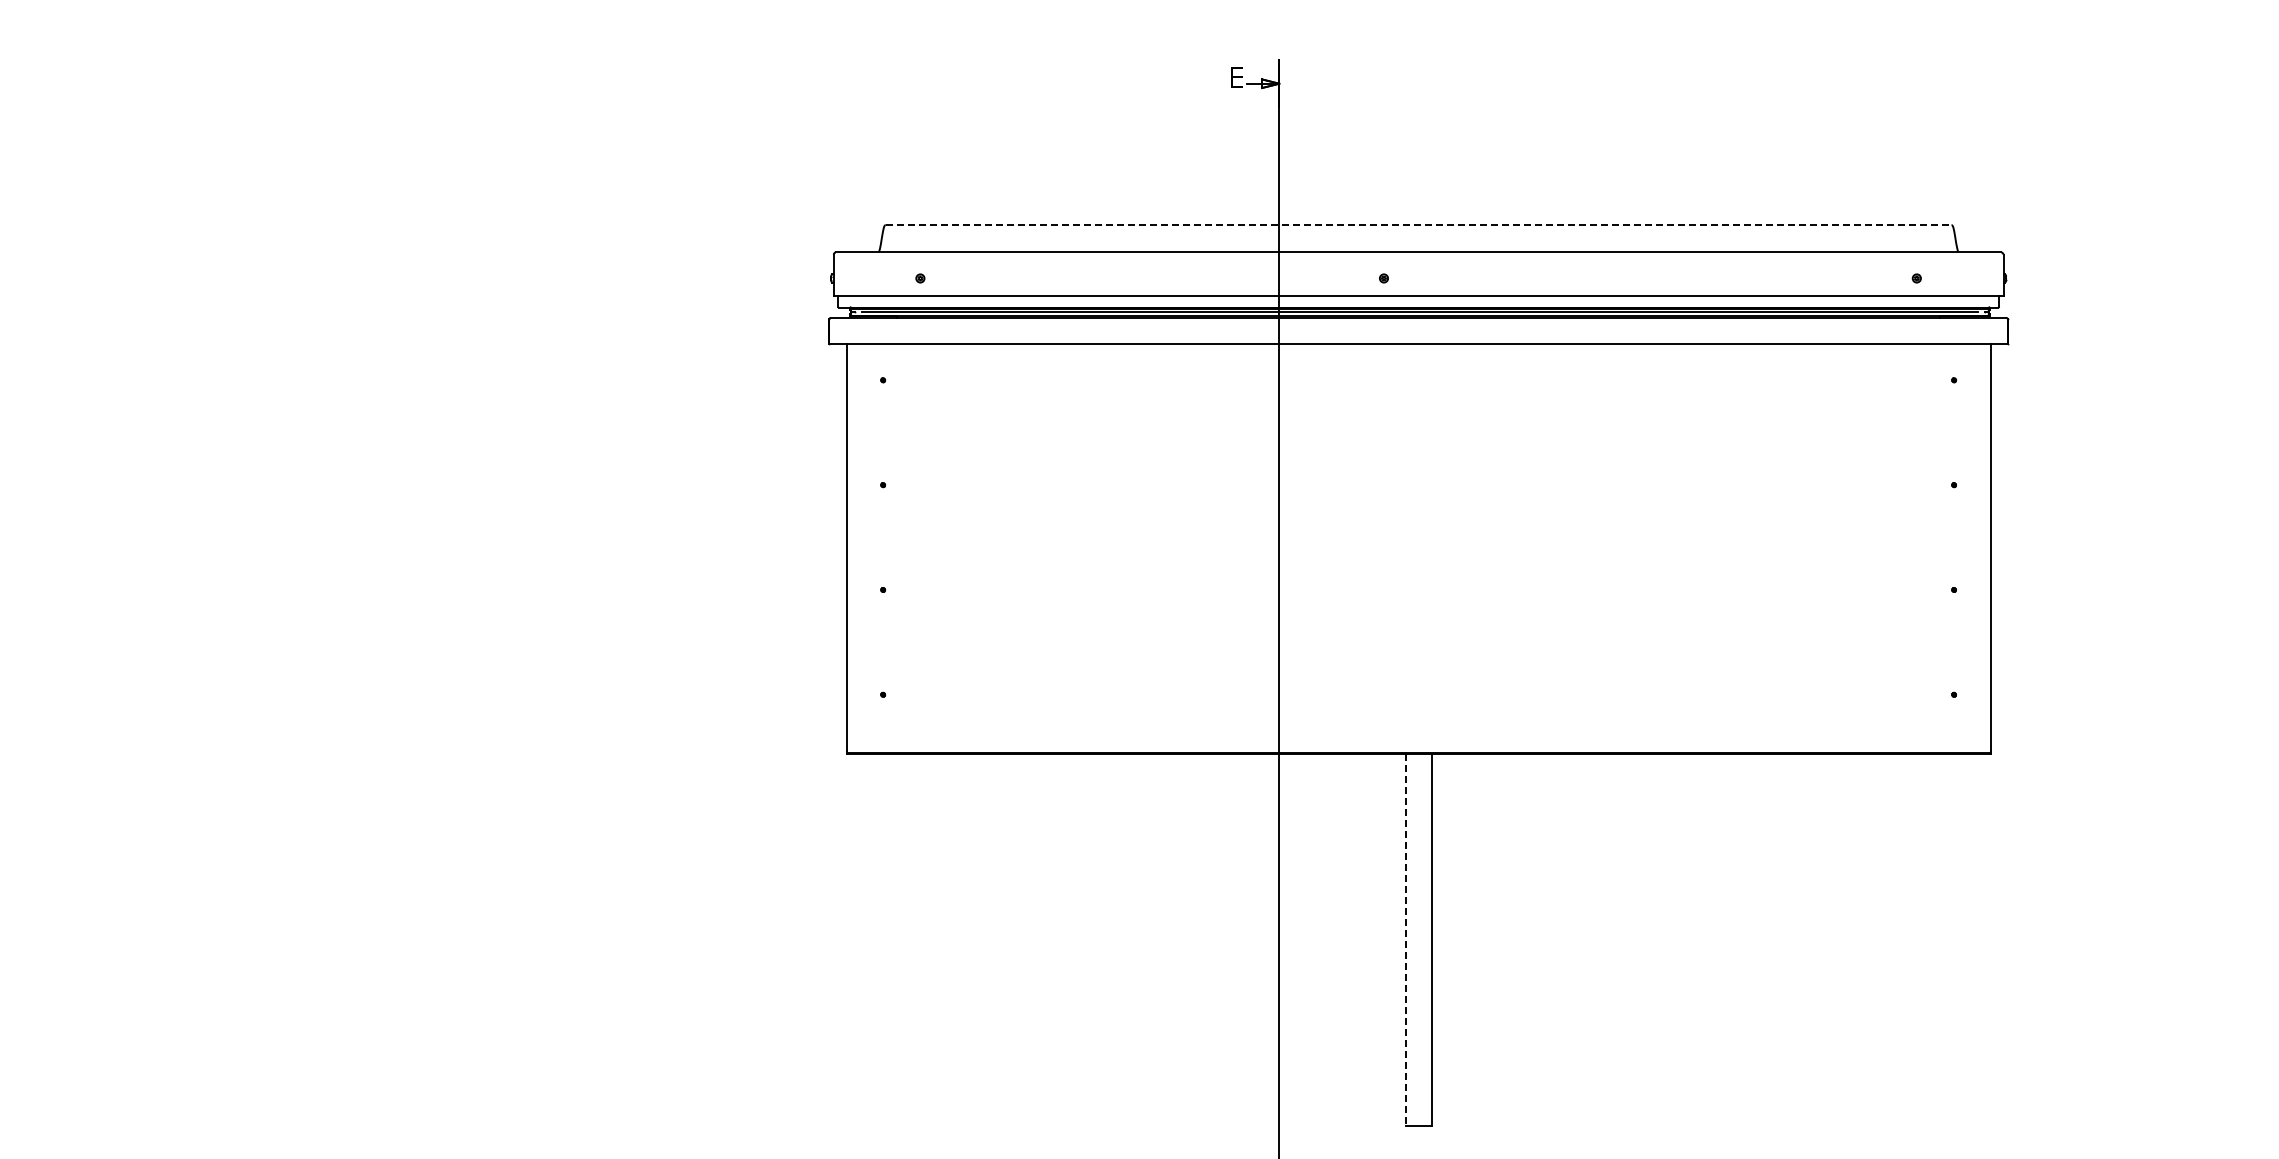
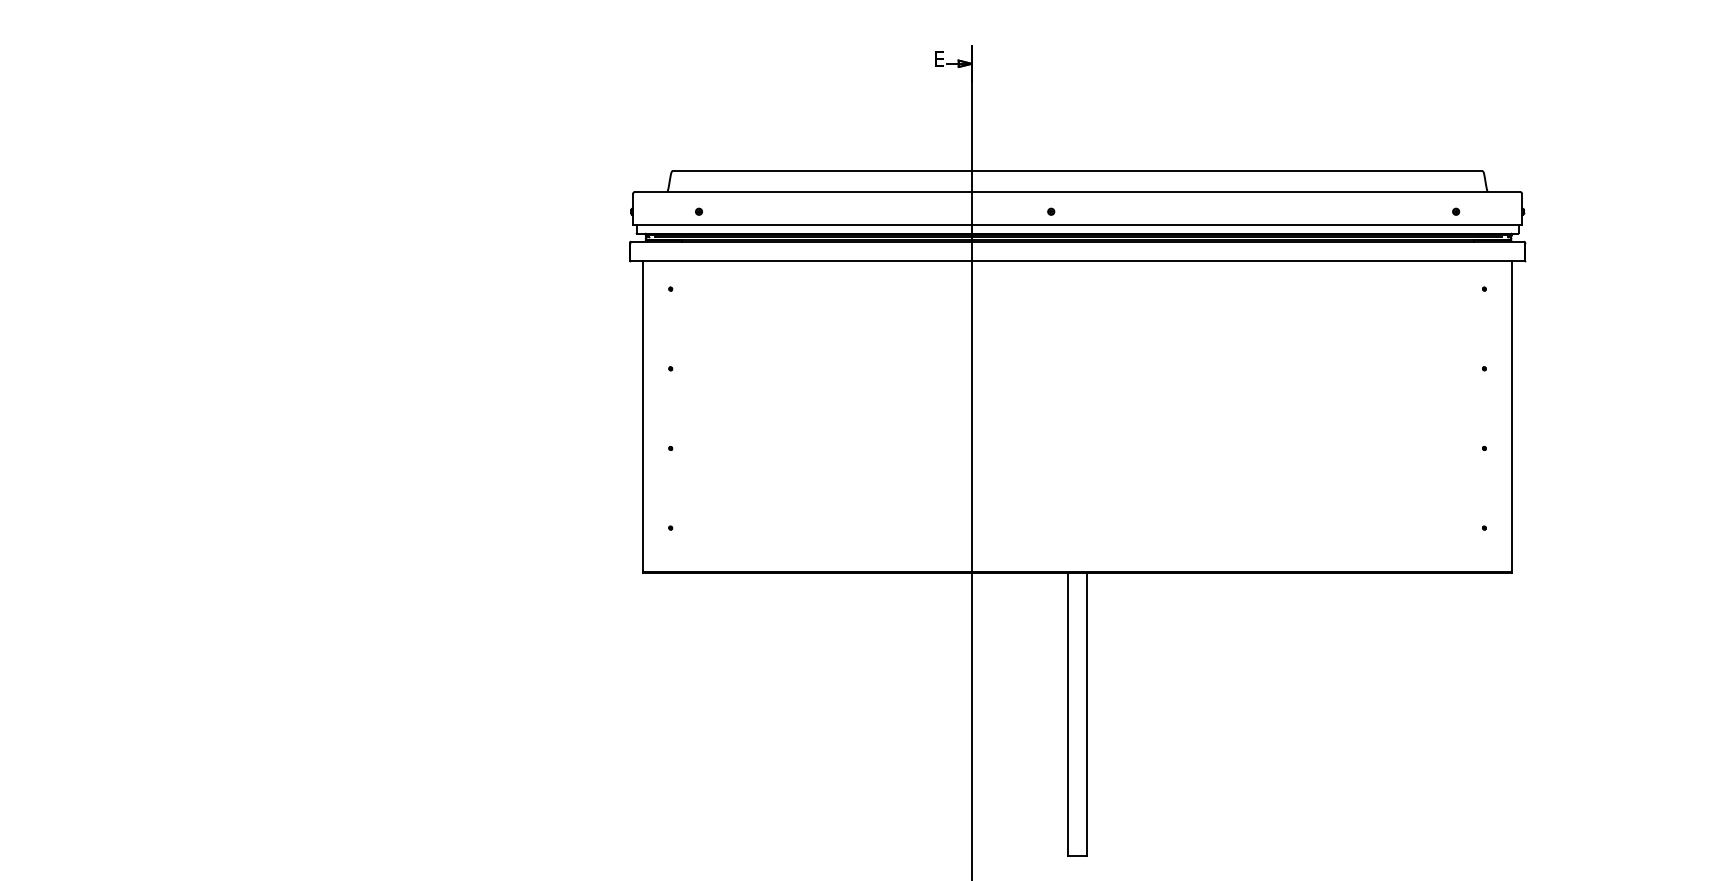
line: (1418, 225) -> (1077, 171), dashed -> solid
line: (1405, 940) -> (1067, 714), dashed -> solid

